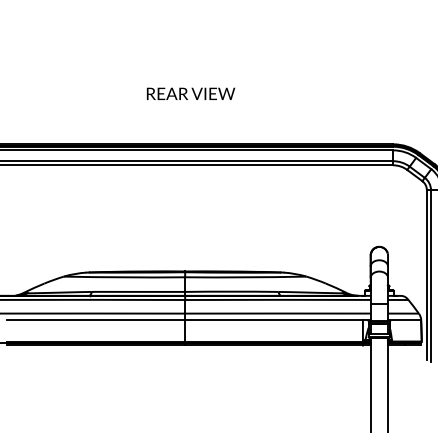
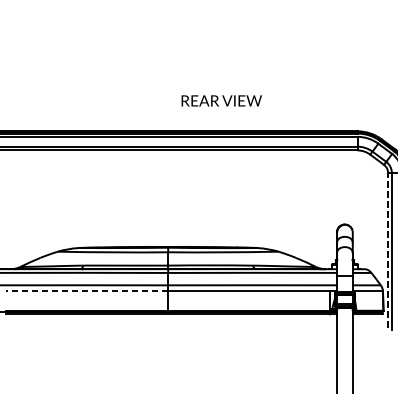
text: (191, 93) -> (222, 100), moved
line: (426, 274) -> (387, 249), solid -> dashed
line: (96, 320) -> (87, 291), solid -> dashed

